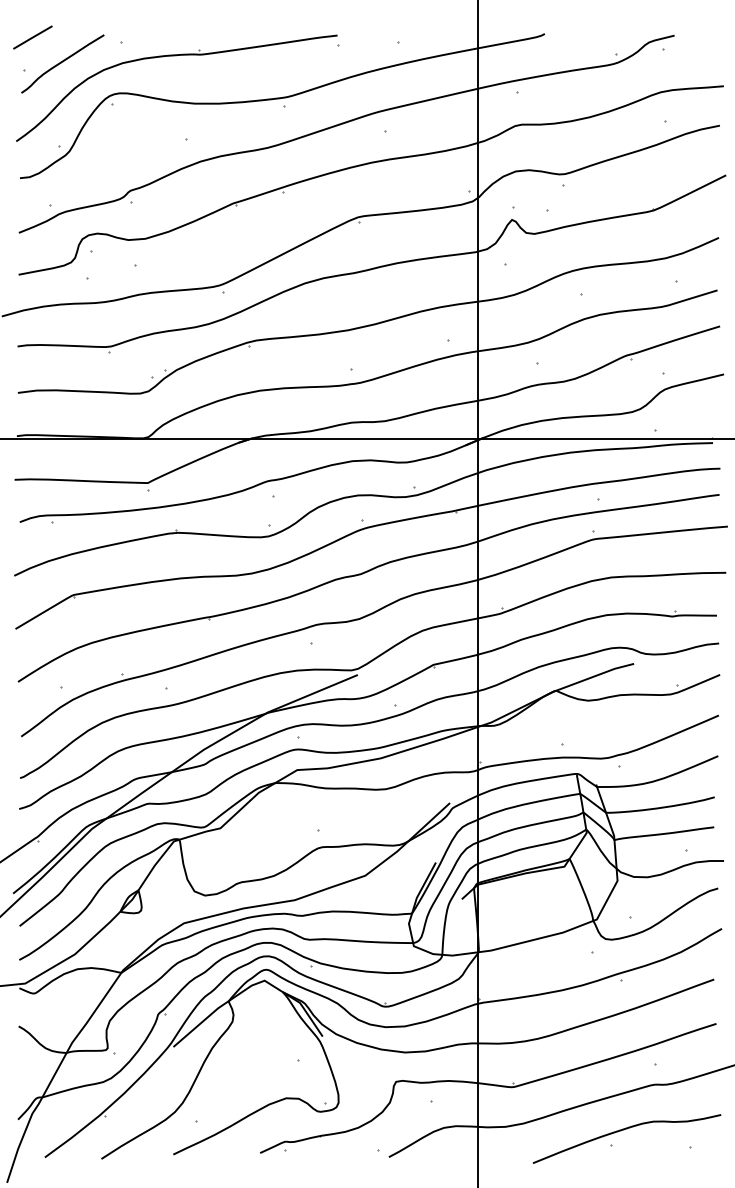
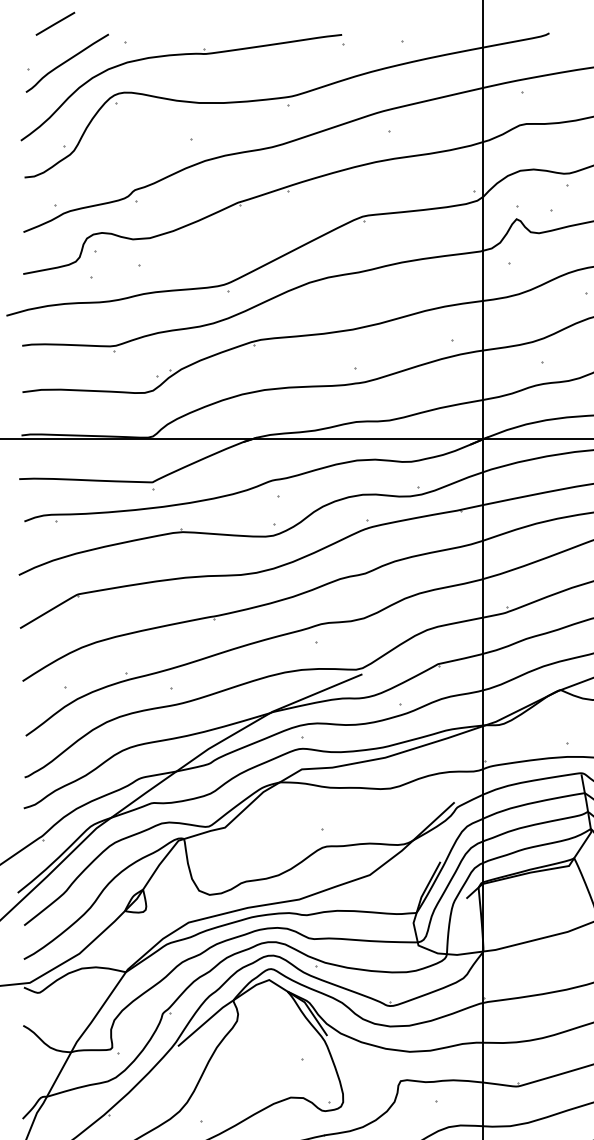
line: (32, 37) -> (55, 23), moved

